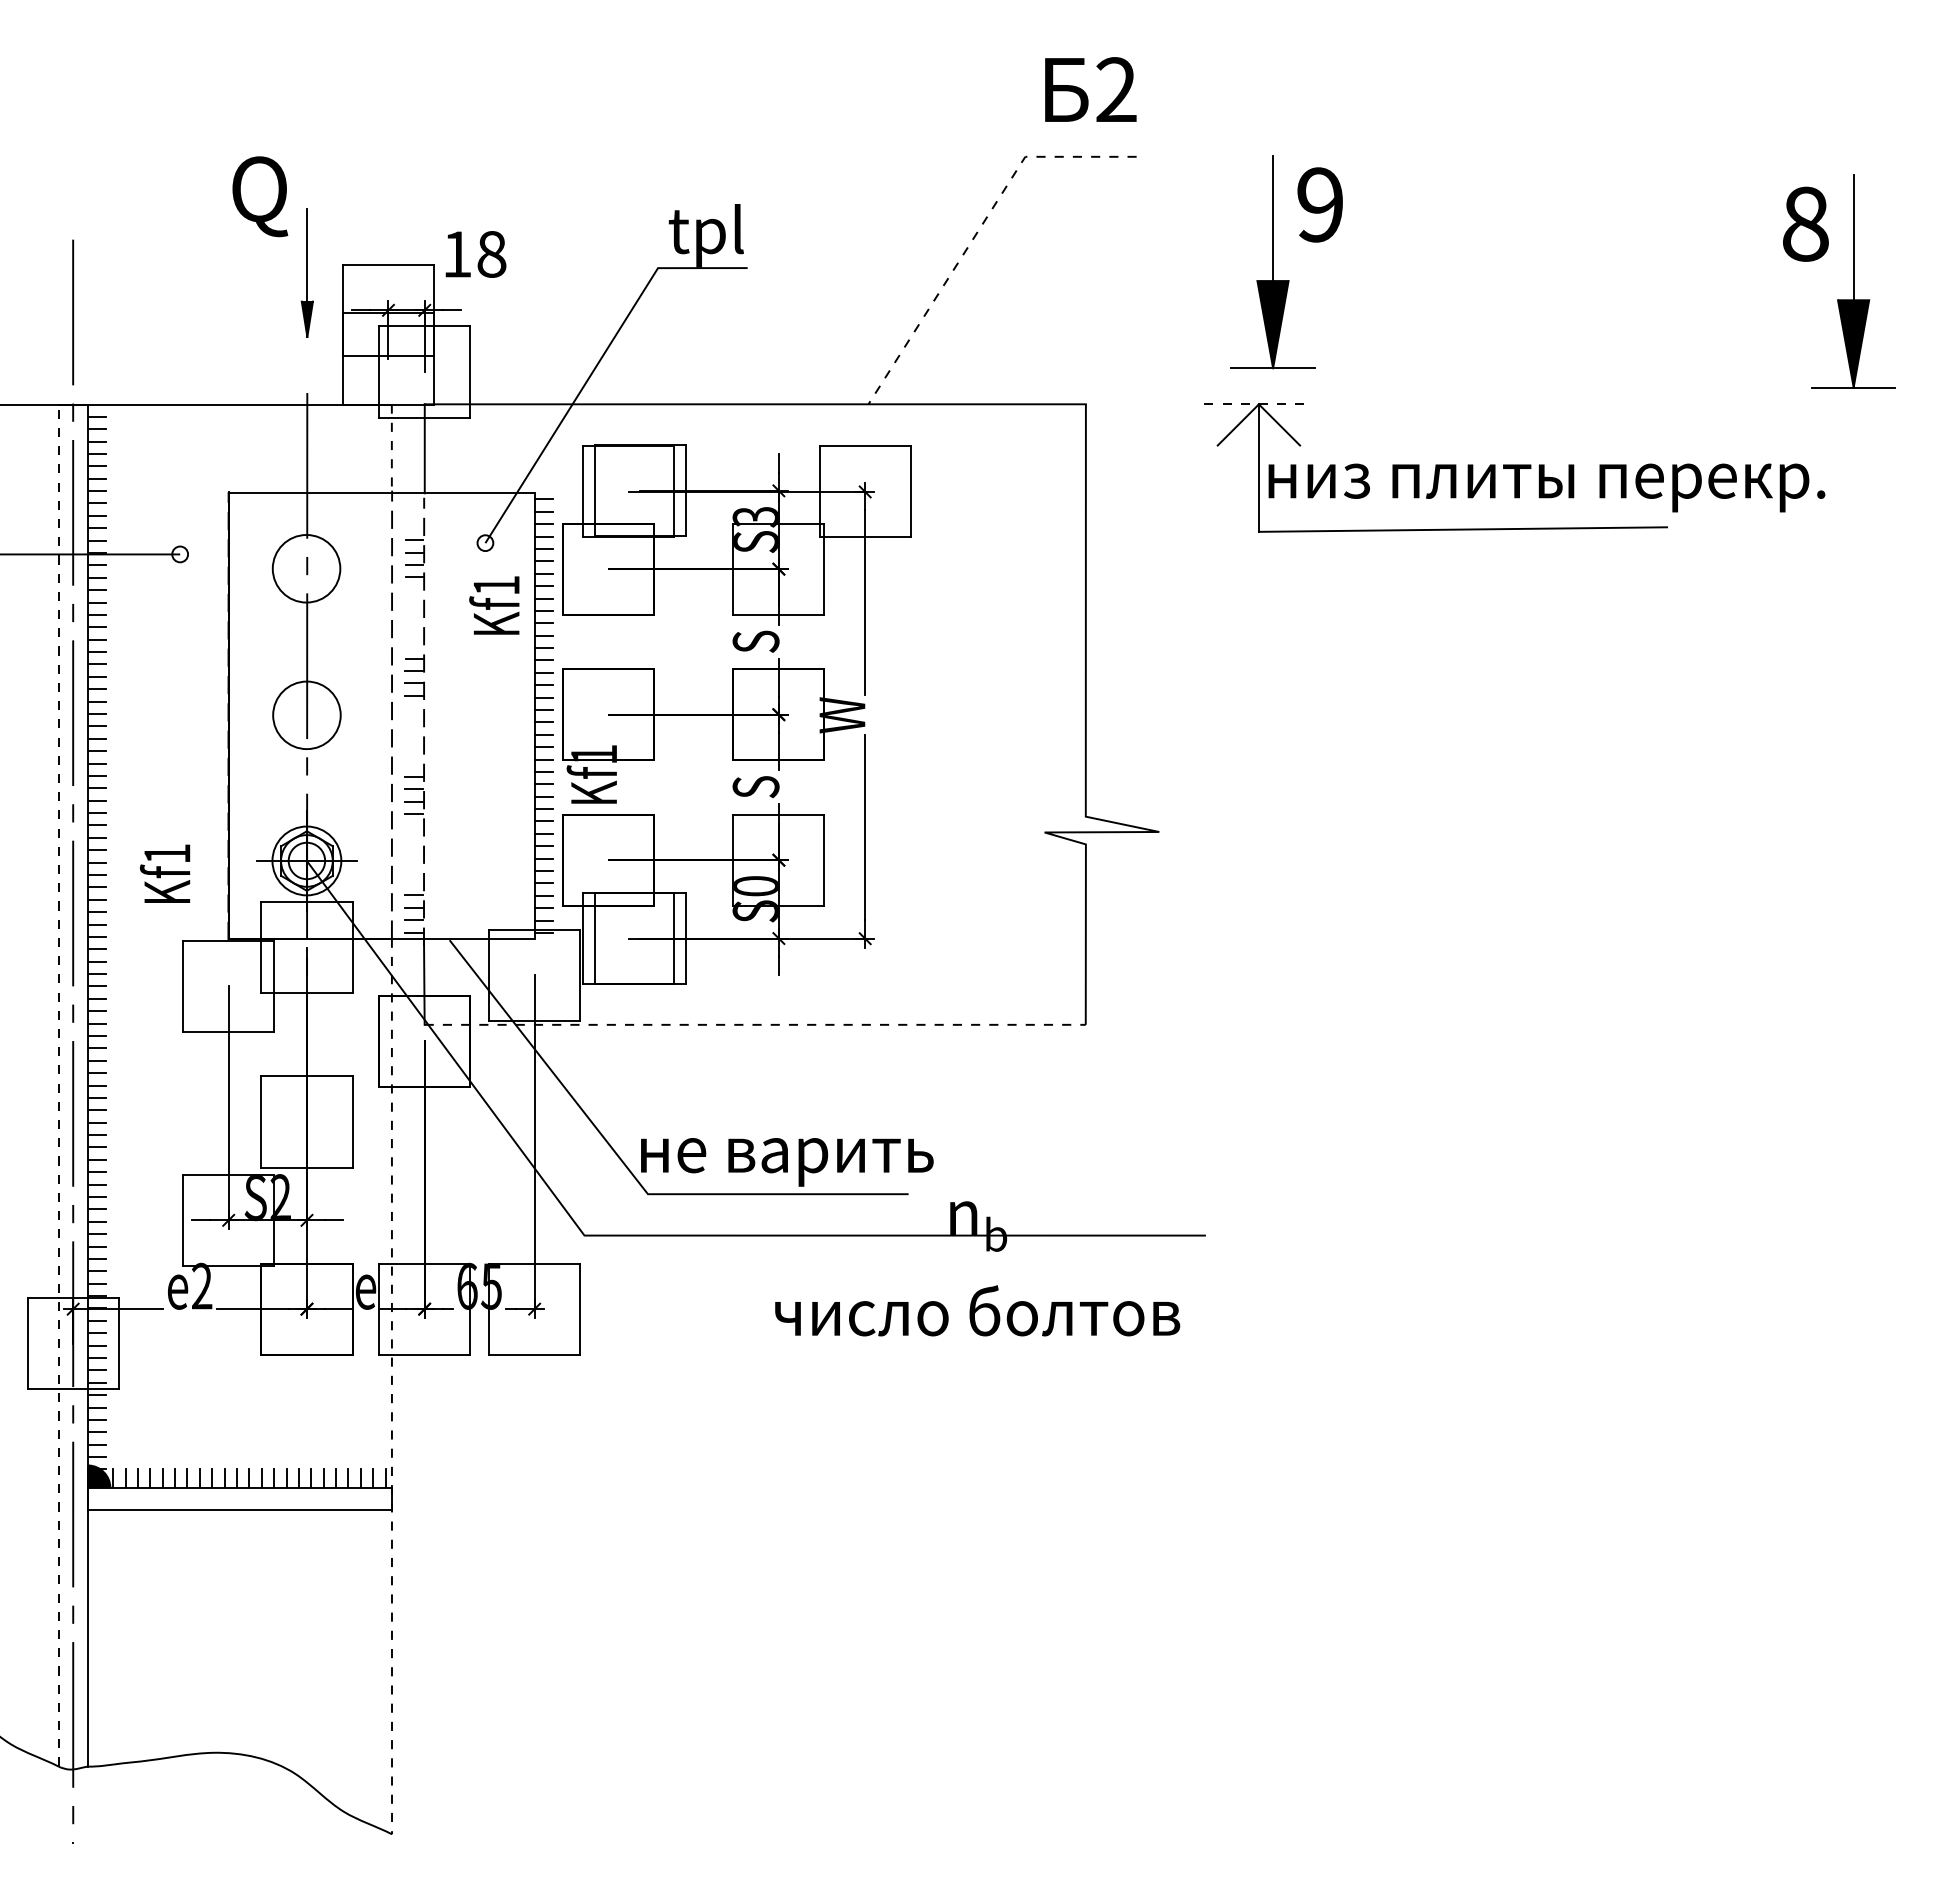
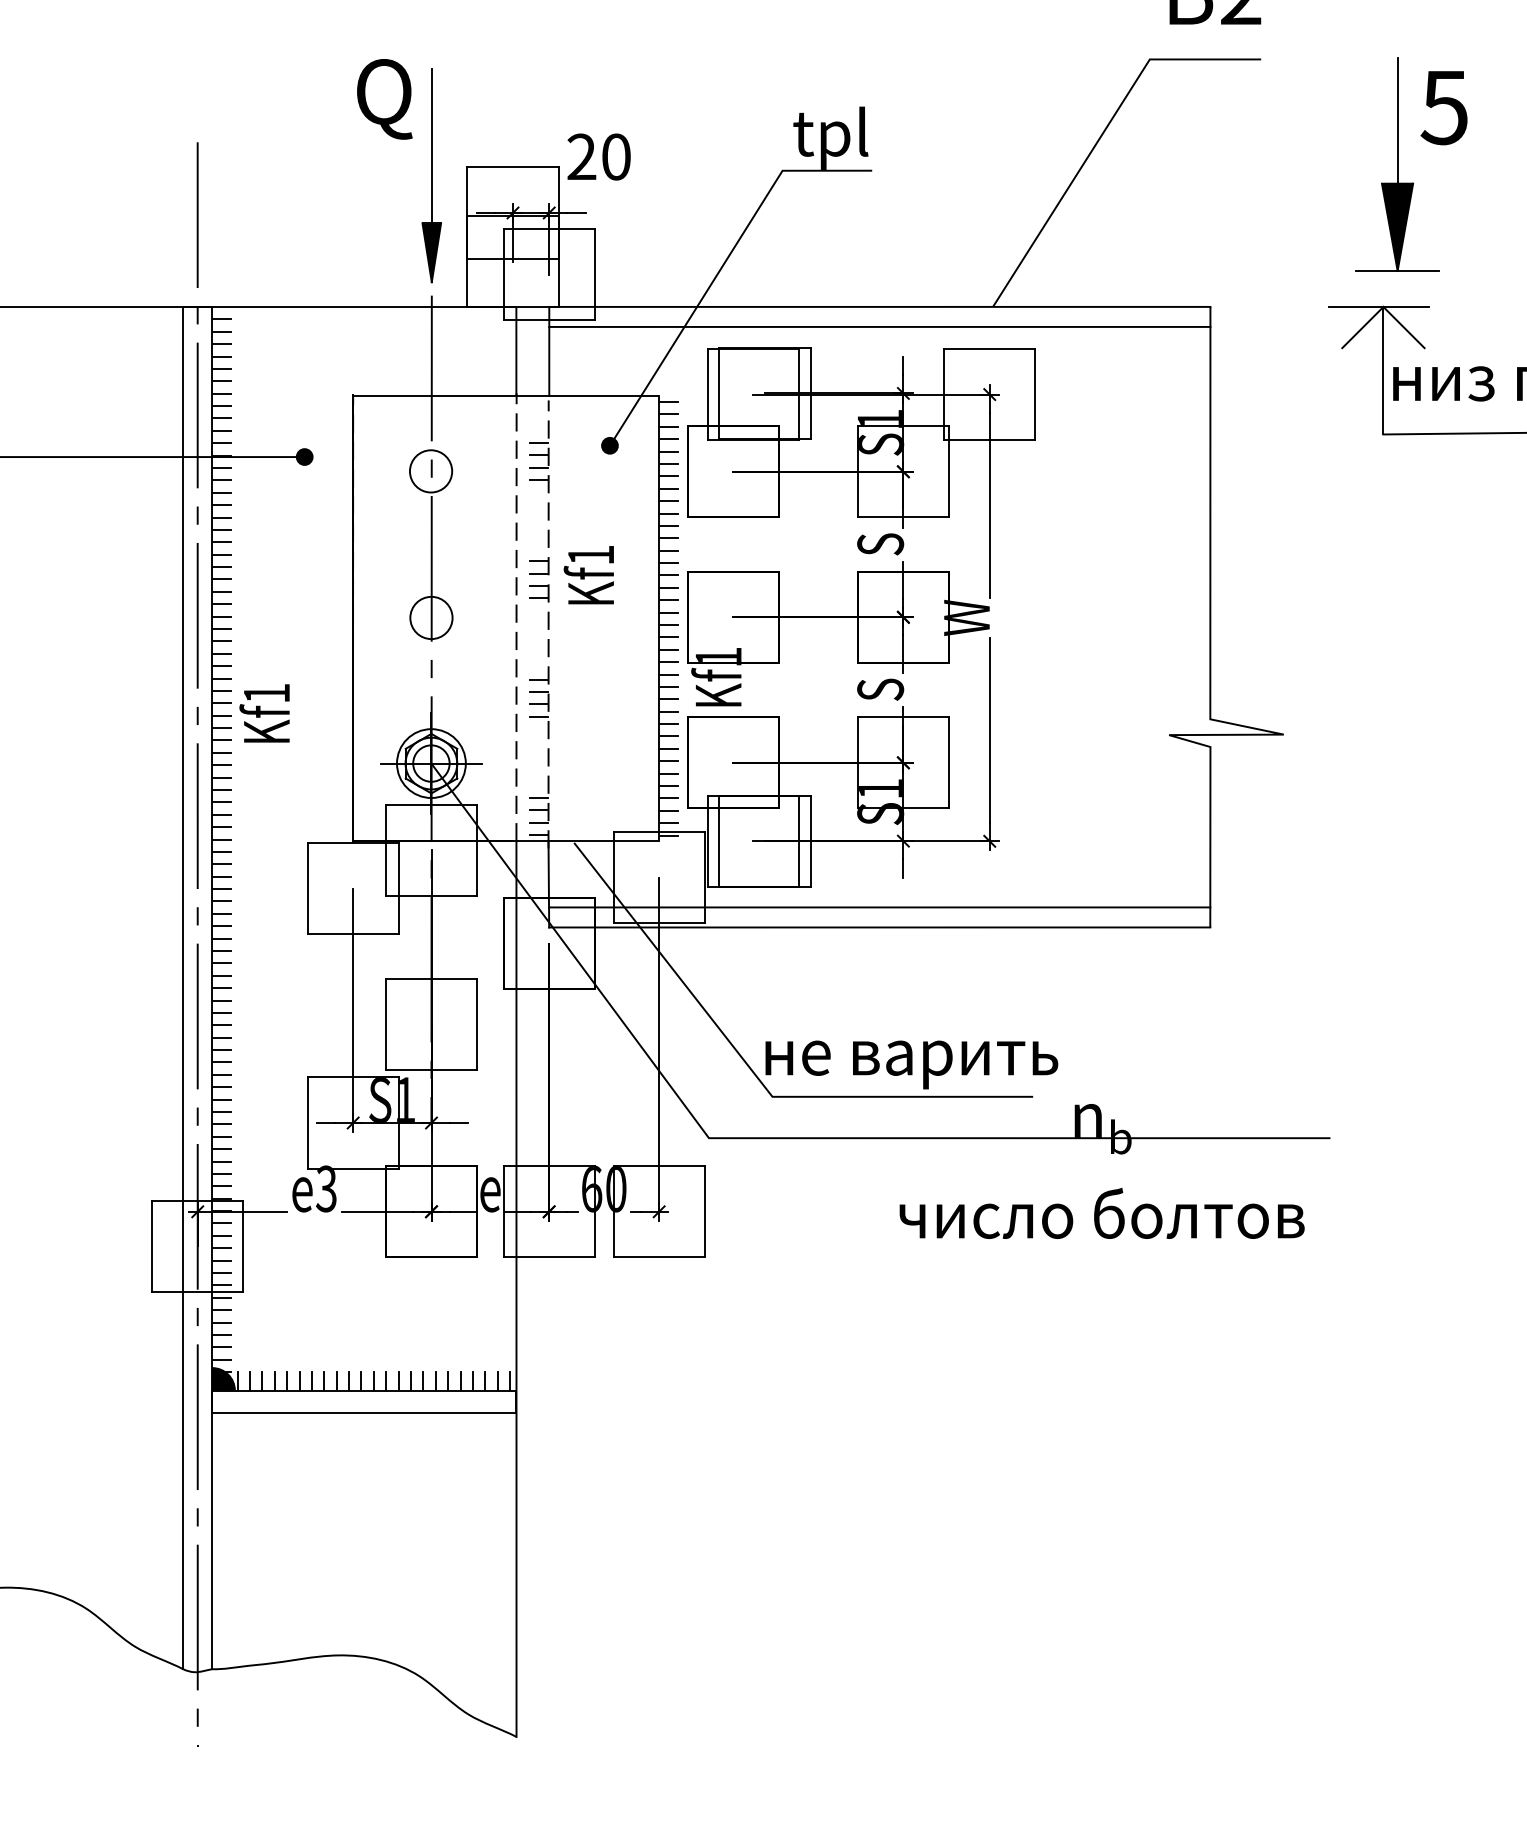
text: (1319, 204) -> (1444, 107), 9 -> 5
line: (977, 232) -> (1102, 135), dashed -> solid
text: (474, 253) -> (599, 156), 18 -> 20
part: (307, 272) -> (432, 175), size x1.67
line: (1253, 404) -> (1378, 307), dashed -> solid
line: (754, 424) -> (879, 327), added
line: (391, 449) -> (516, 352), dashed -> solid
text: (754, 517) -> (879, 420), S3 -> S1
fill: (485, 543) -> (610, 446), added
fill: (180, 554) -> (305, 457), added
circle: (306, 568) -> (431, 471), size x0.62
text: (494, 605) -> (589, 575), moved
circle: (306, 715) -> (431, 618), size x0.62
text: (165, 873) -> (265, 713), moved
text: (755, 886) -> (880, 789), S0 -> S1
line: (754, 1004) -> (879, 907), added
line: (755, 1024) -> (880, 927), dashed -> solid
line: (58, 1085) -> (183, 988), dashed -> solid
text: (280, 1196) -> (405, 1099), S2 -> S1
text: (491, 1285) -> (616, 1188), 65 -> 60
text: (201, 1286) -> (326, 1189), e2 -> e3
line: (391, 1386) -> (516, 1289), dashed -> solid

